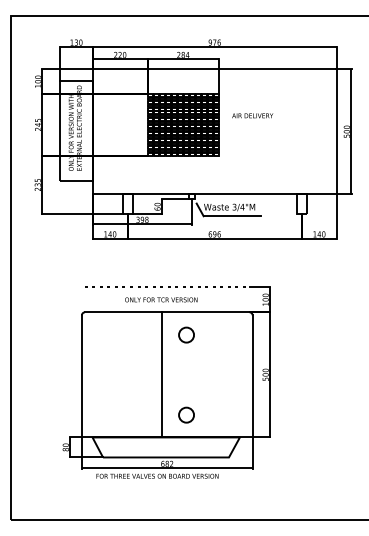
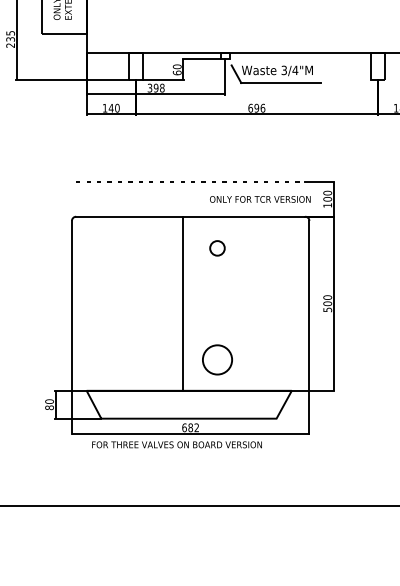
text: (161, 299) -> (260, 198), moved
circle: (186, 334) -> (217, 247), size x0.7
circle: (186, 414) -> (217, 358), size x1.4

